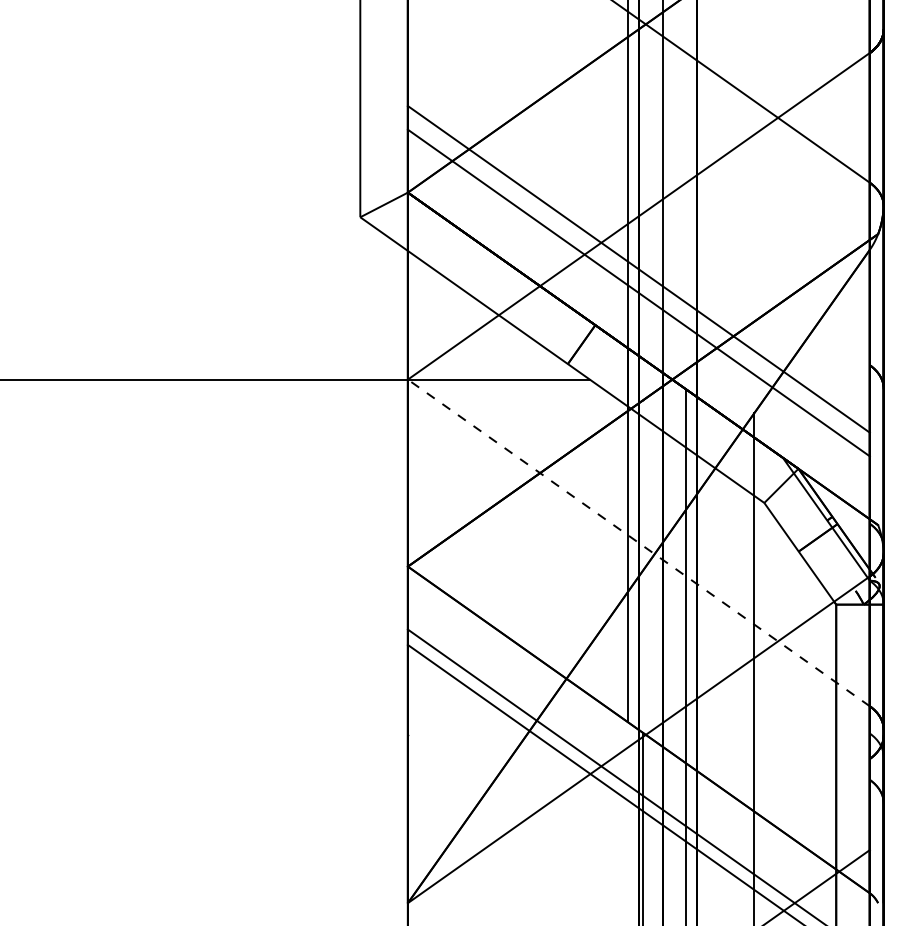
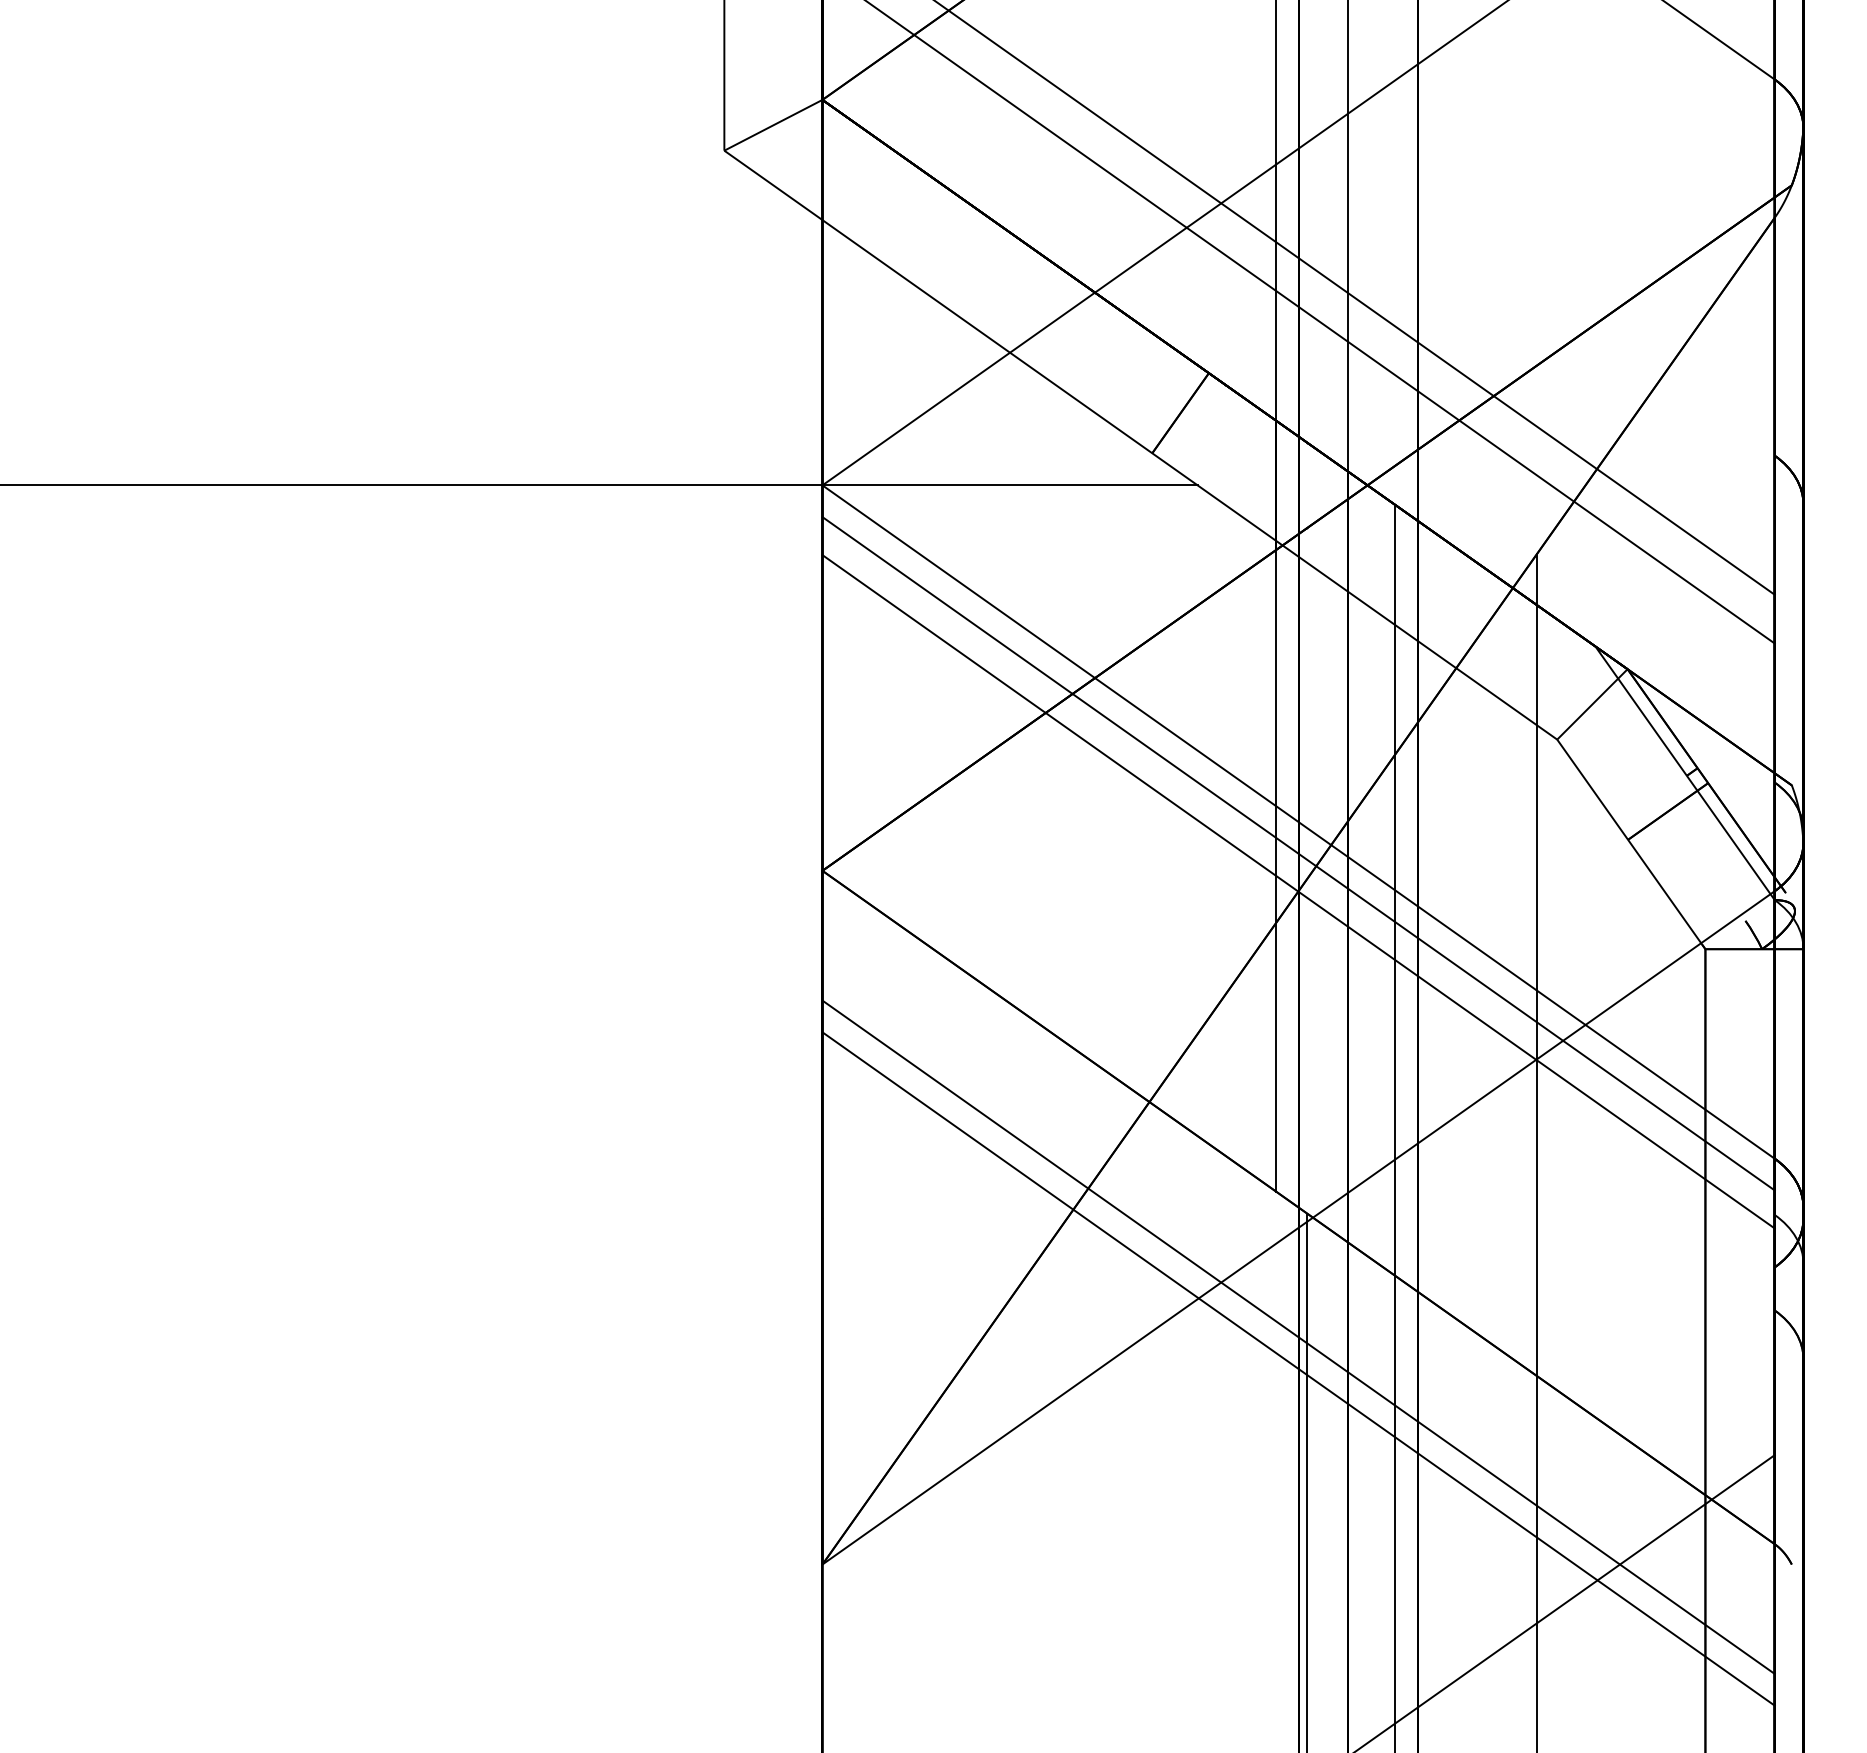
line: (638, 542) -> (1297, 821), dashed -> solid
line: (638, 558) -> (1297, 854), added
line: (638, 576) -> (1297, 891), added

